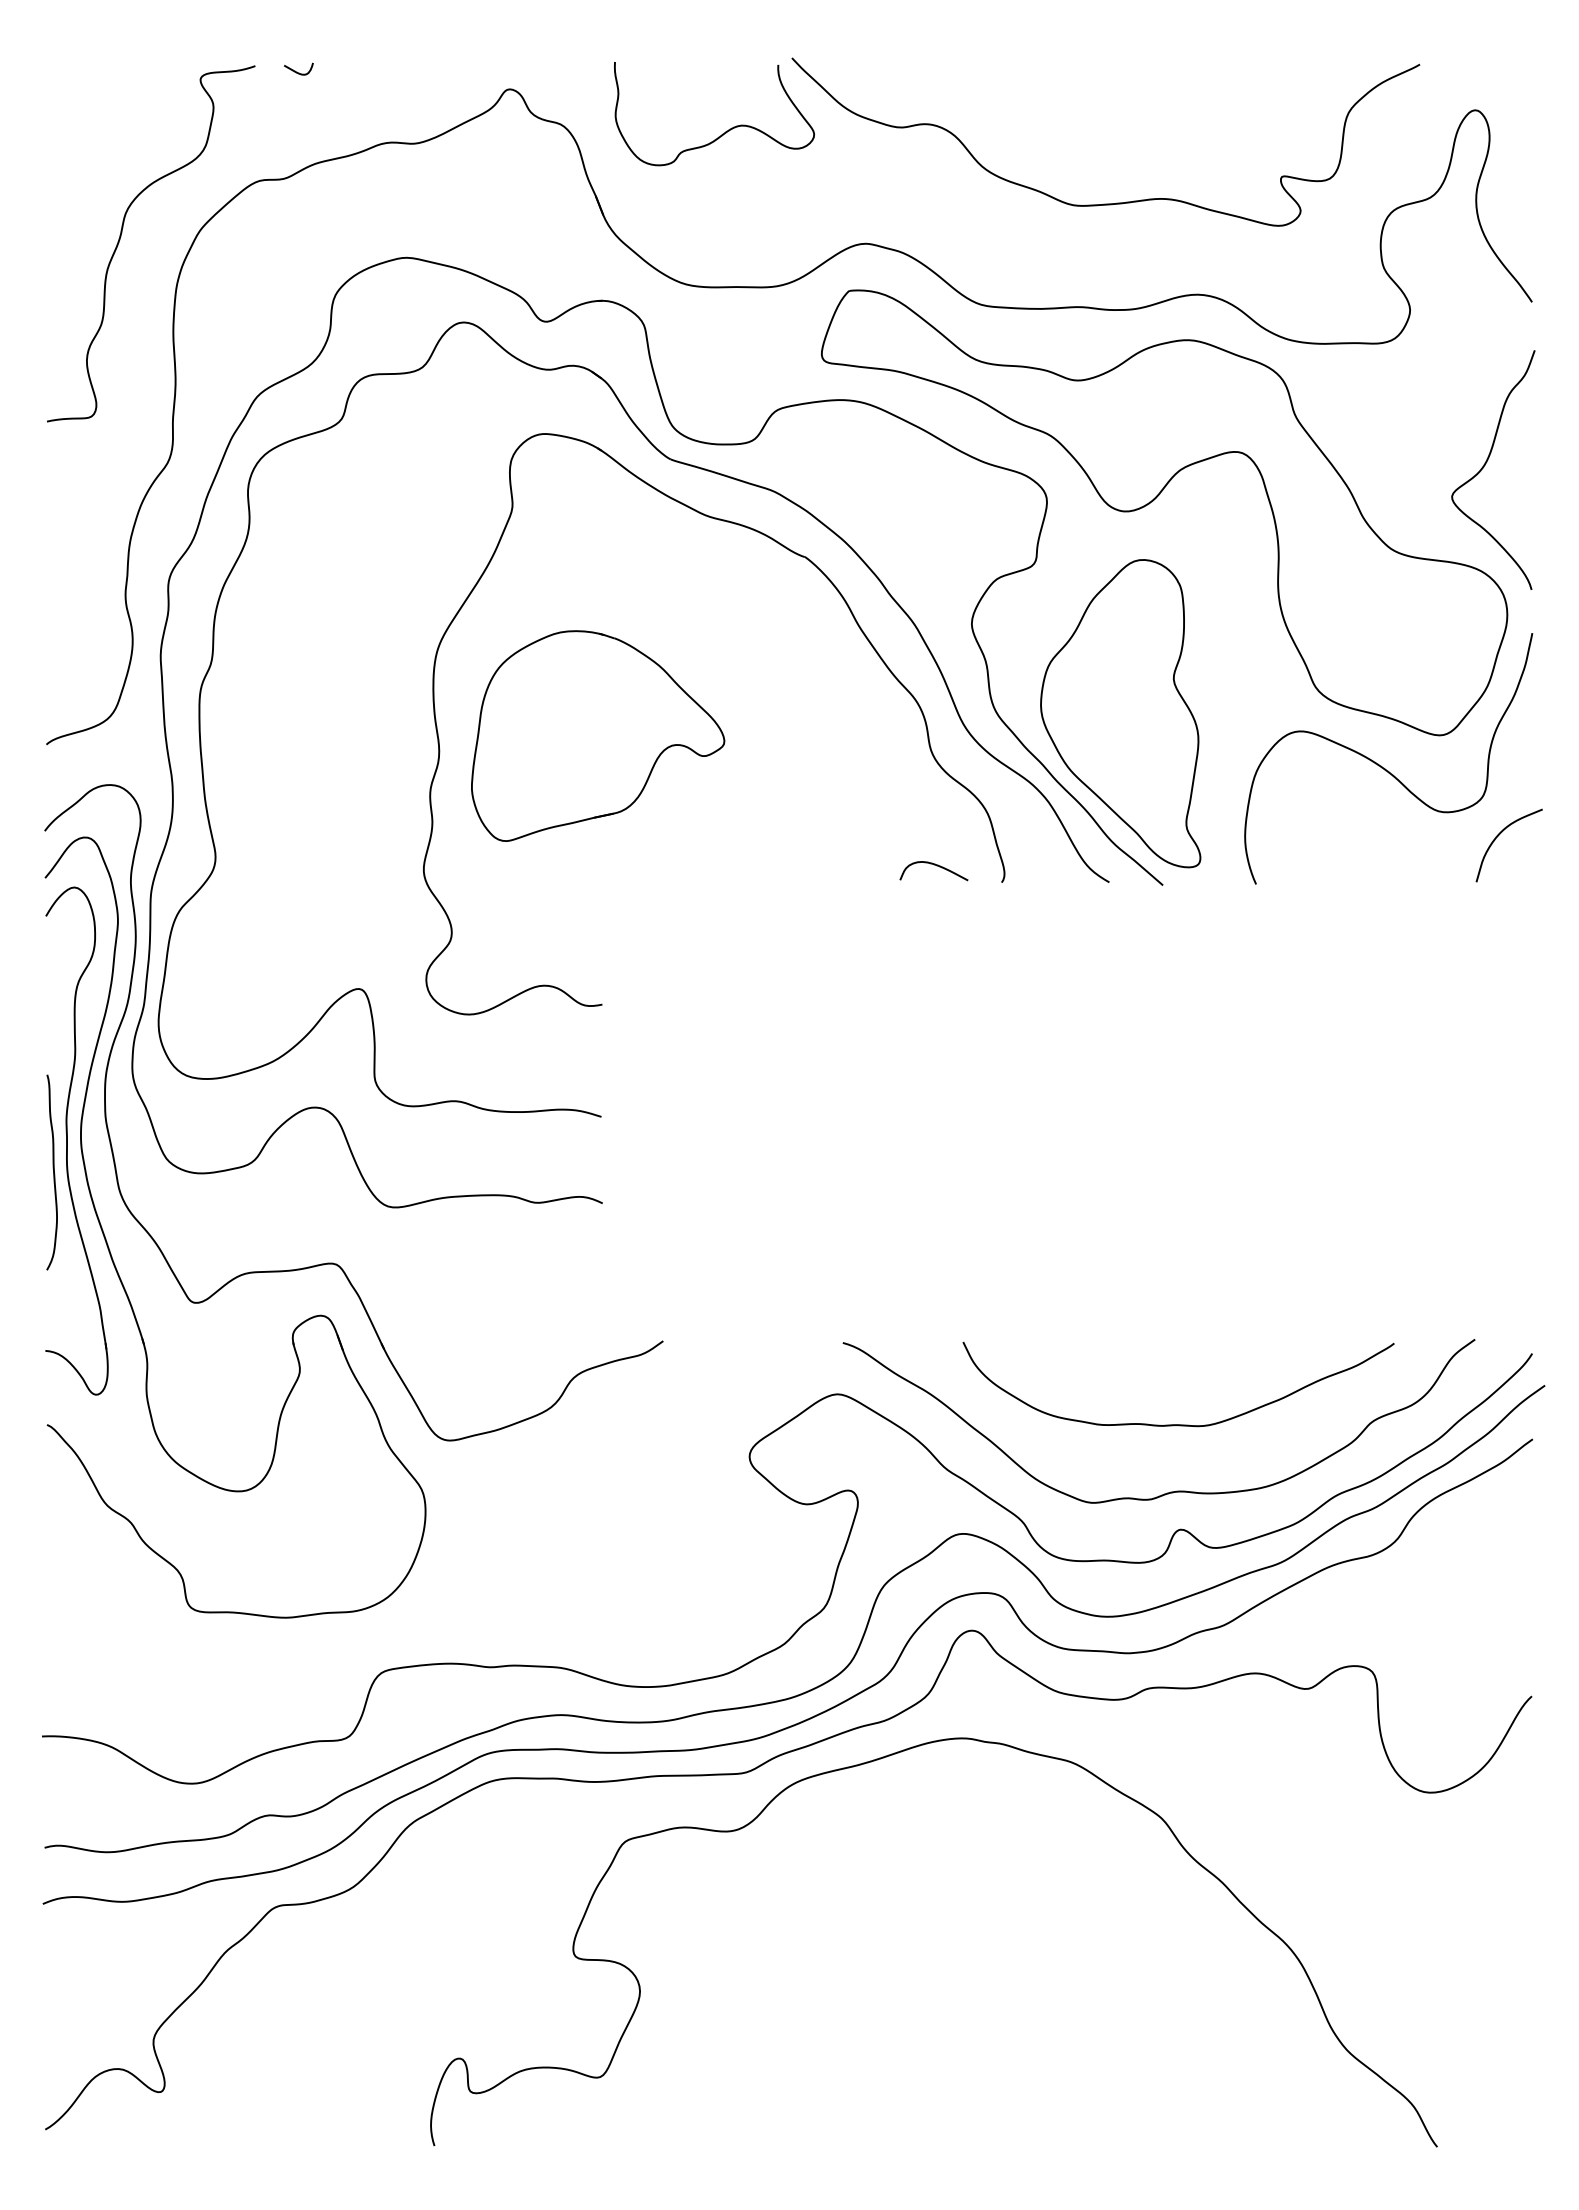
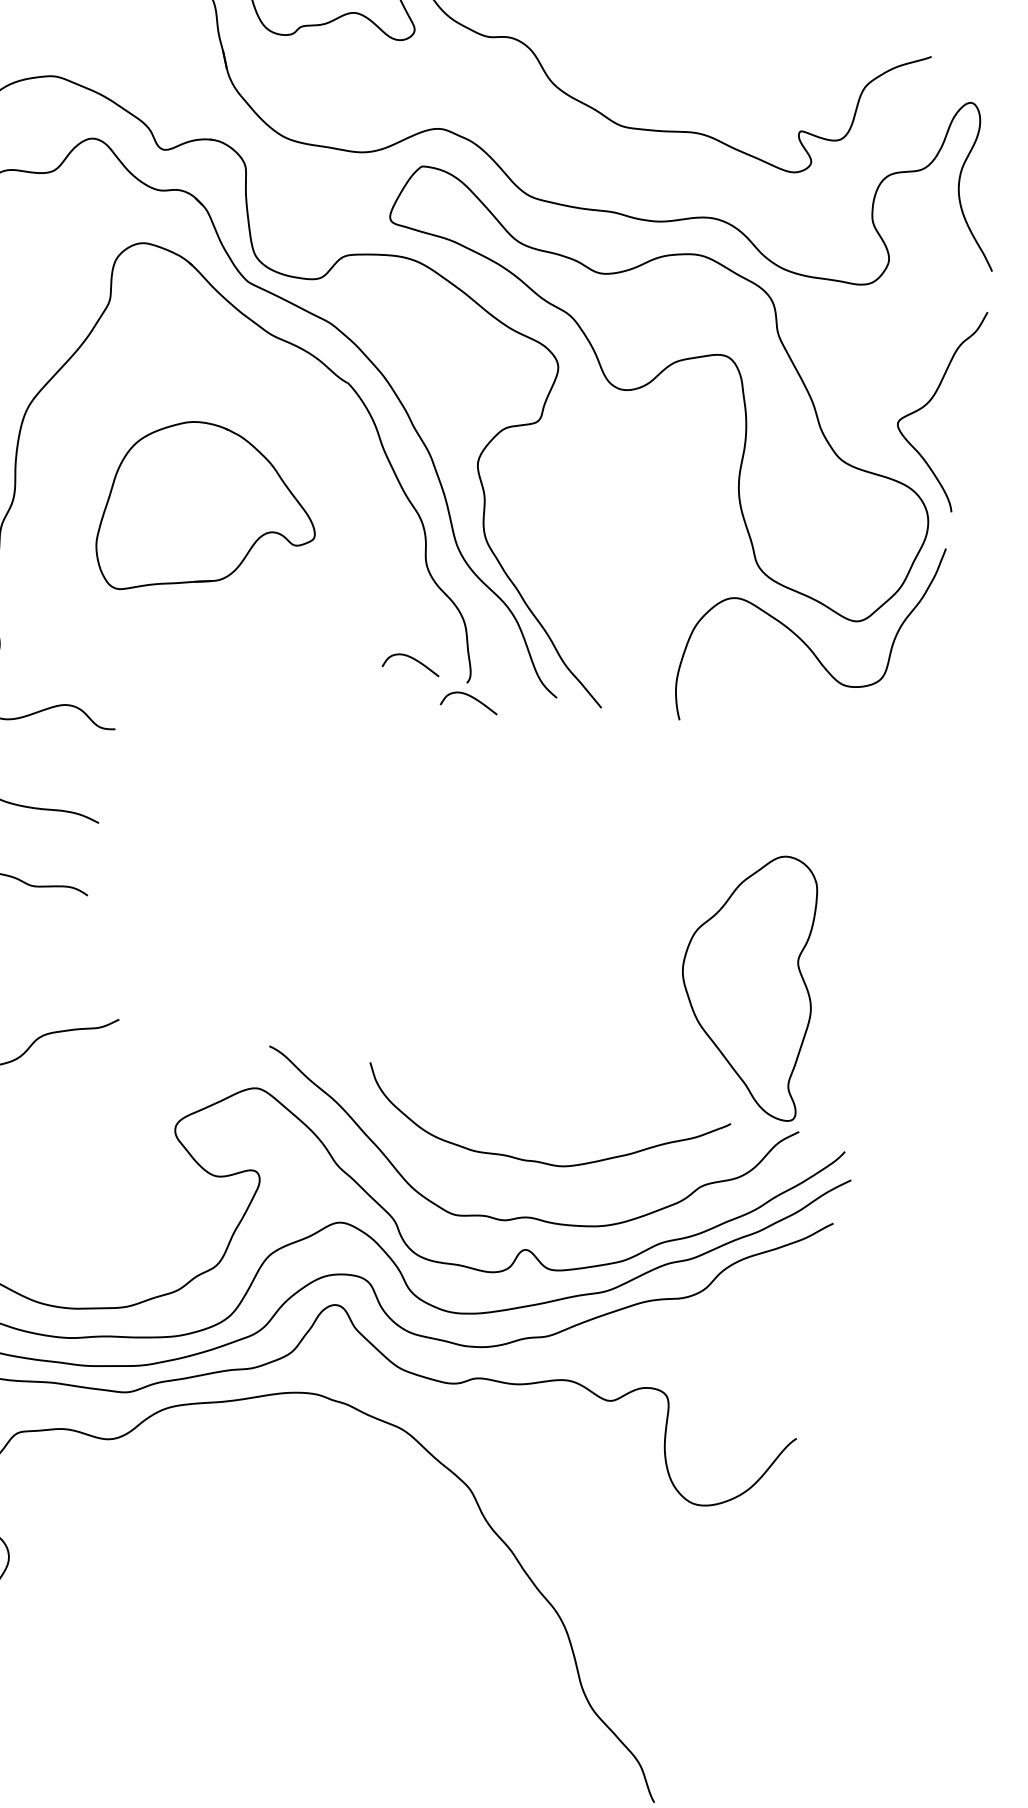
part: (1120, 713) -> (748, 982), moved
part: (598, 735) -> (210, 513), moved
curve: (1499, 835) -> (890, 713), removed
curve: (1011, 899) -> (472, 698), added

